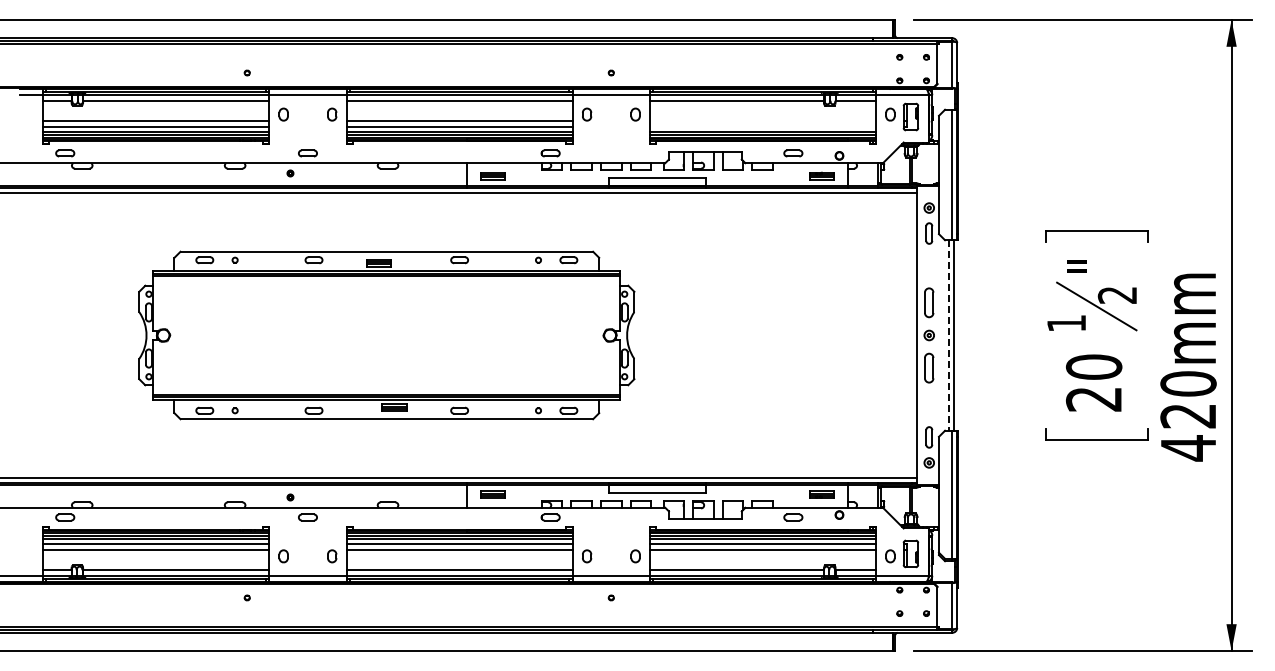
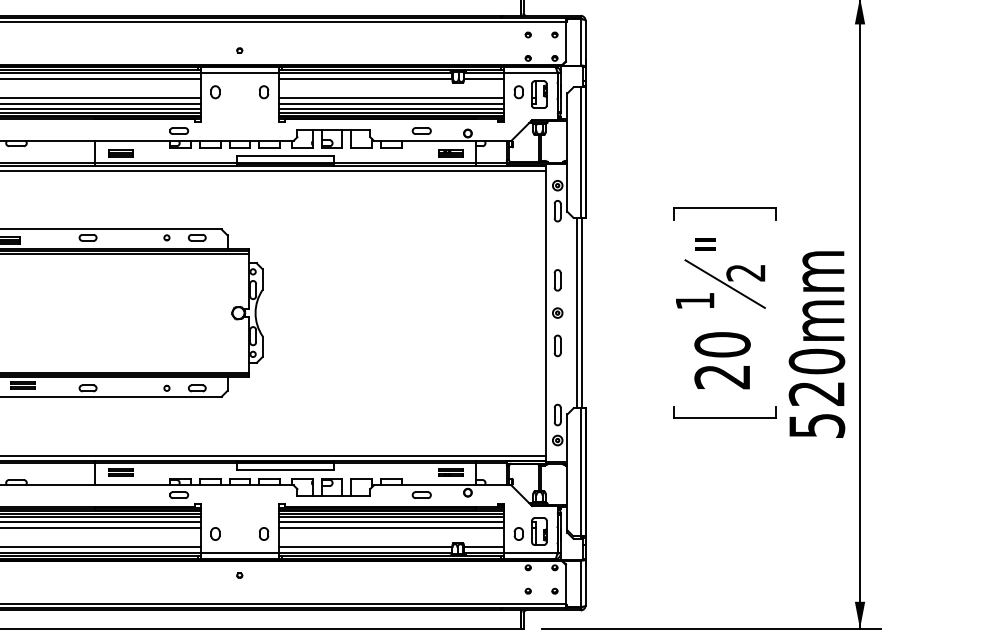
line: (762, 120) -> (390, 98), added
line: (762, 126) -> (390, 104), added
part: (929, 302) -> (557, 280), size x0.71
line: (948, 335) -> (576, 313), dashed -> solid
part: (929, 368) -> (557, 346), size x0.71
text: (1188, 448) -> (816, 426), 420mm -> 520mm

